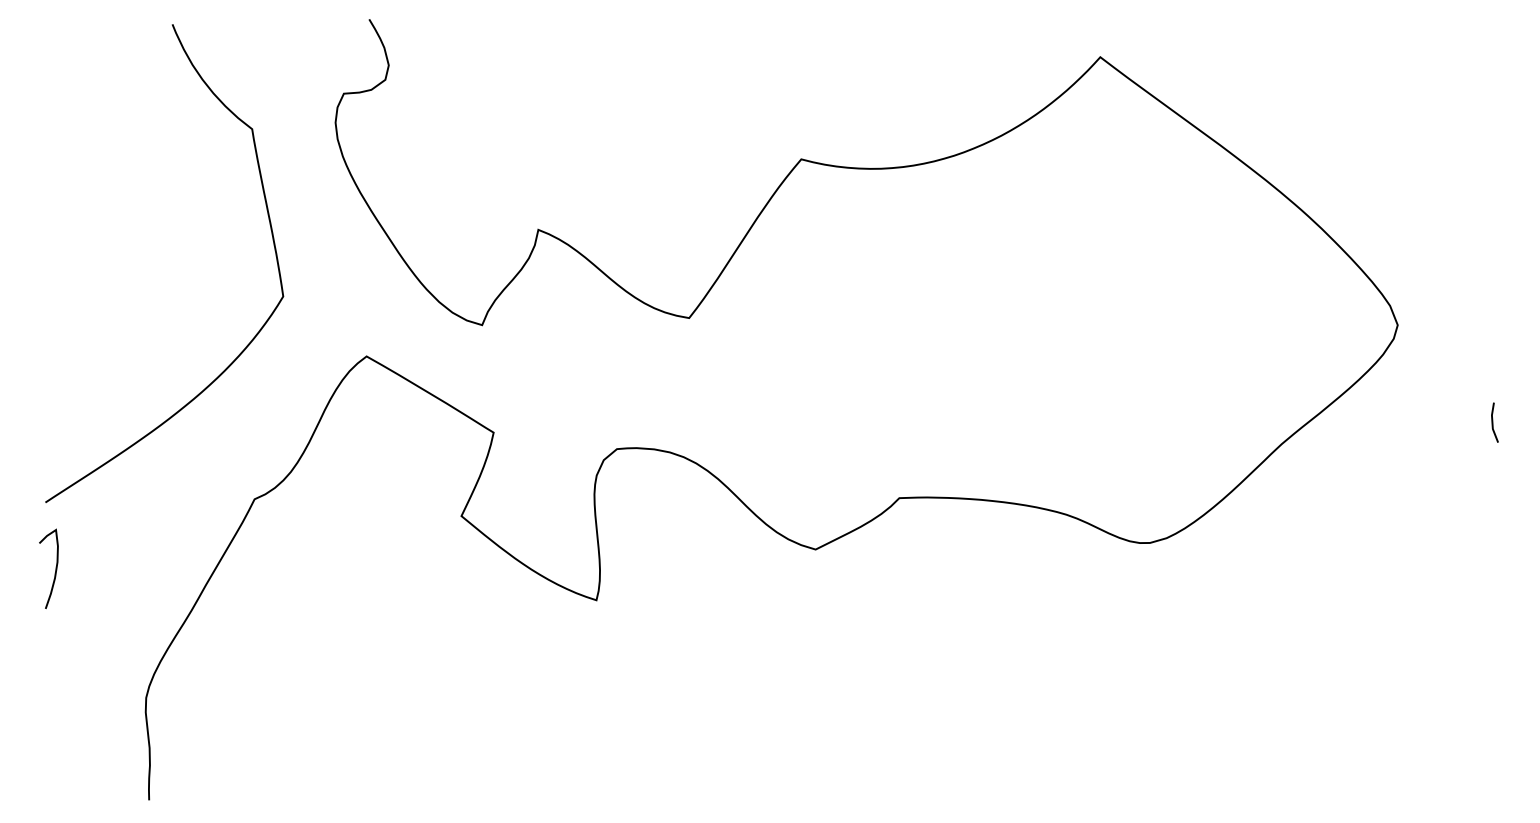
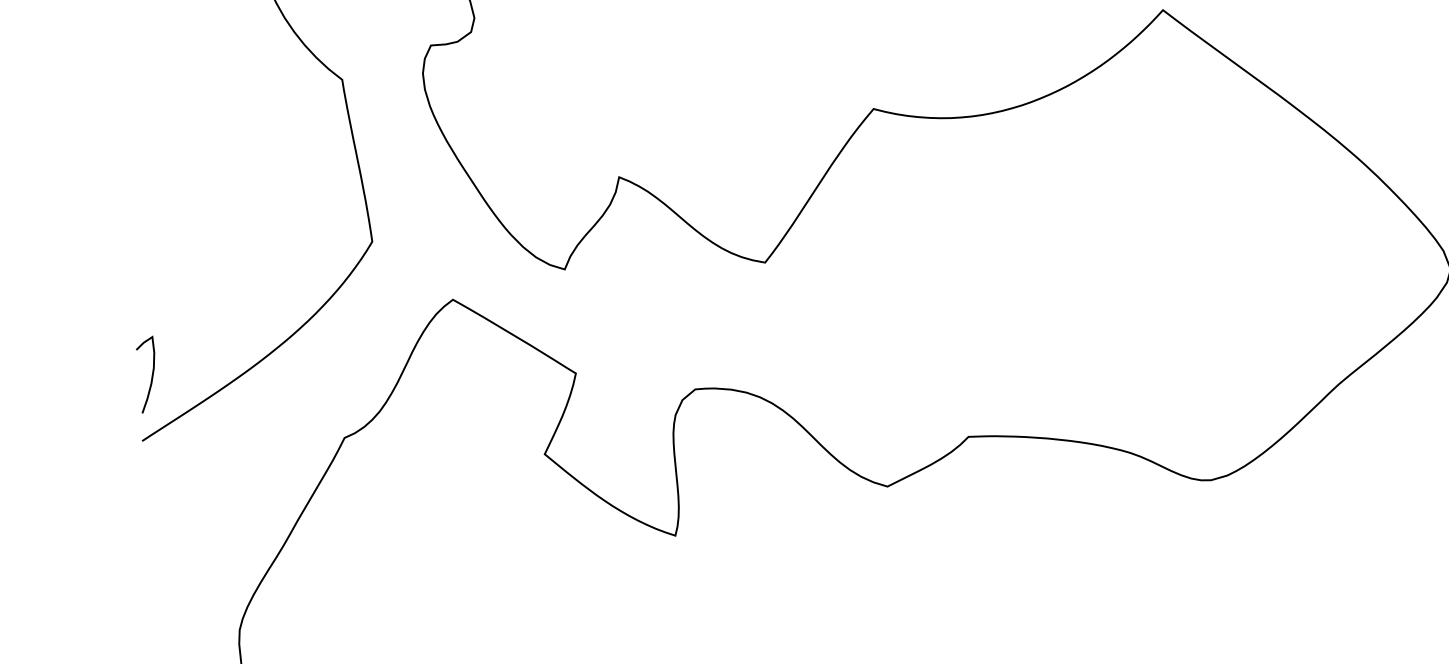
curve: (55, 568) -> (151, 374), moved

